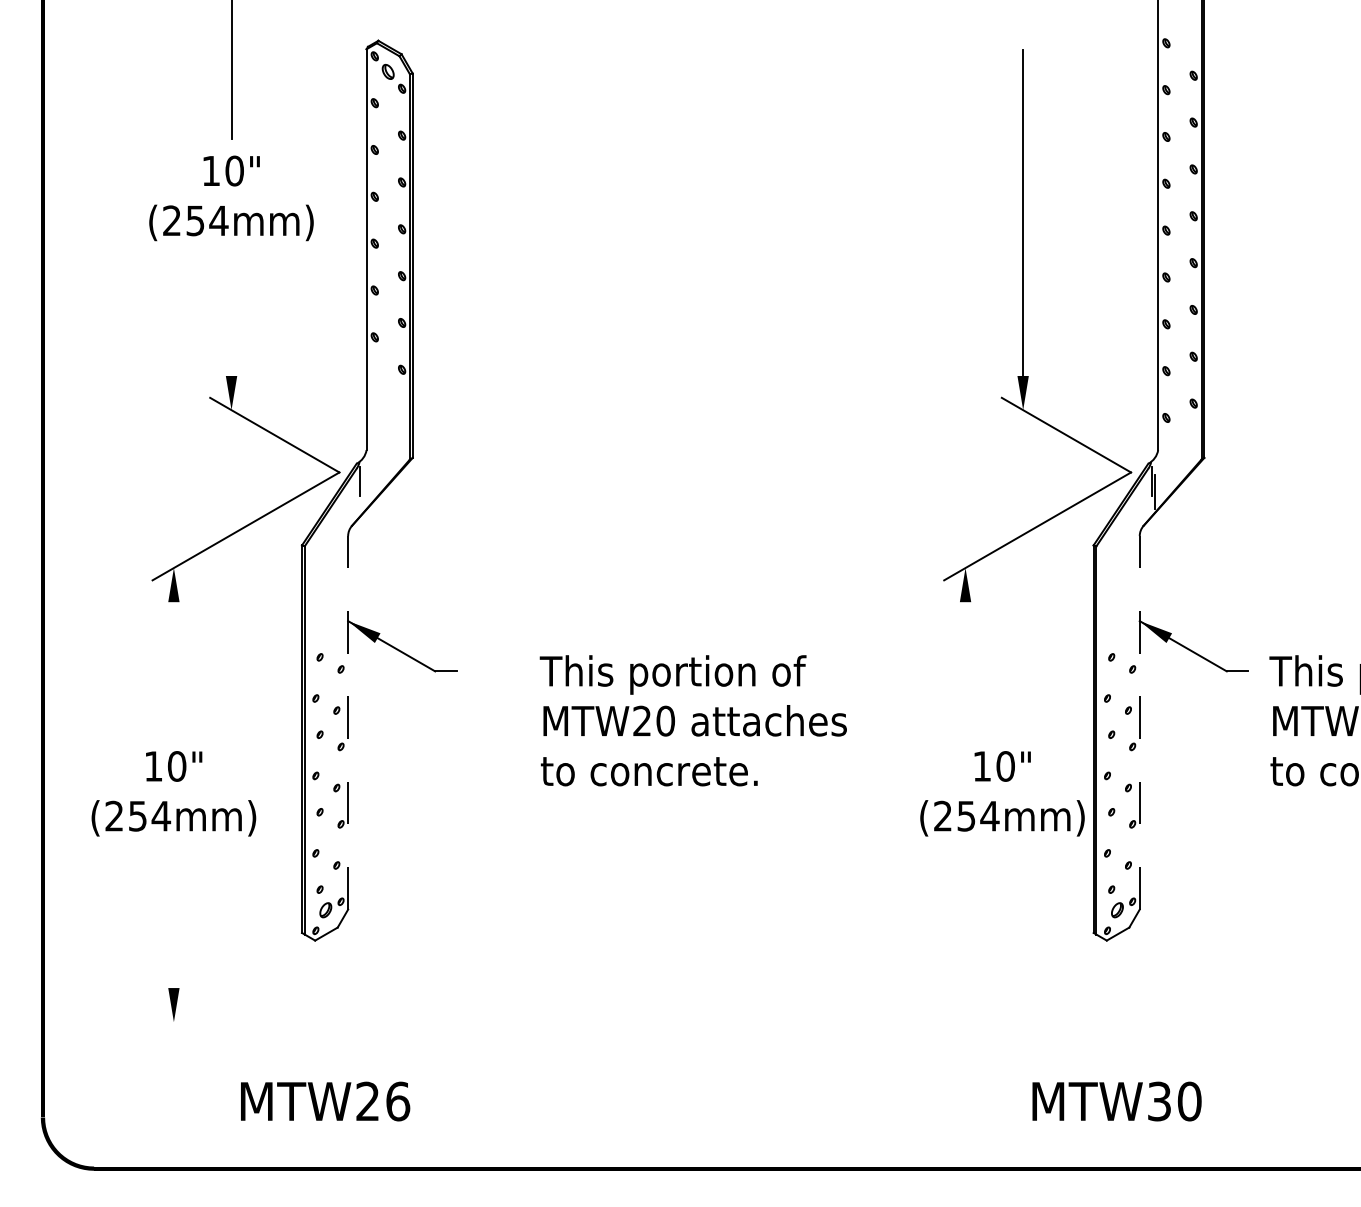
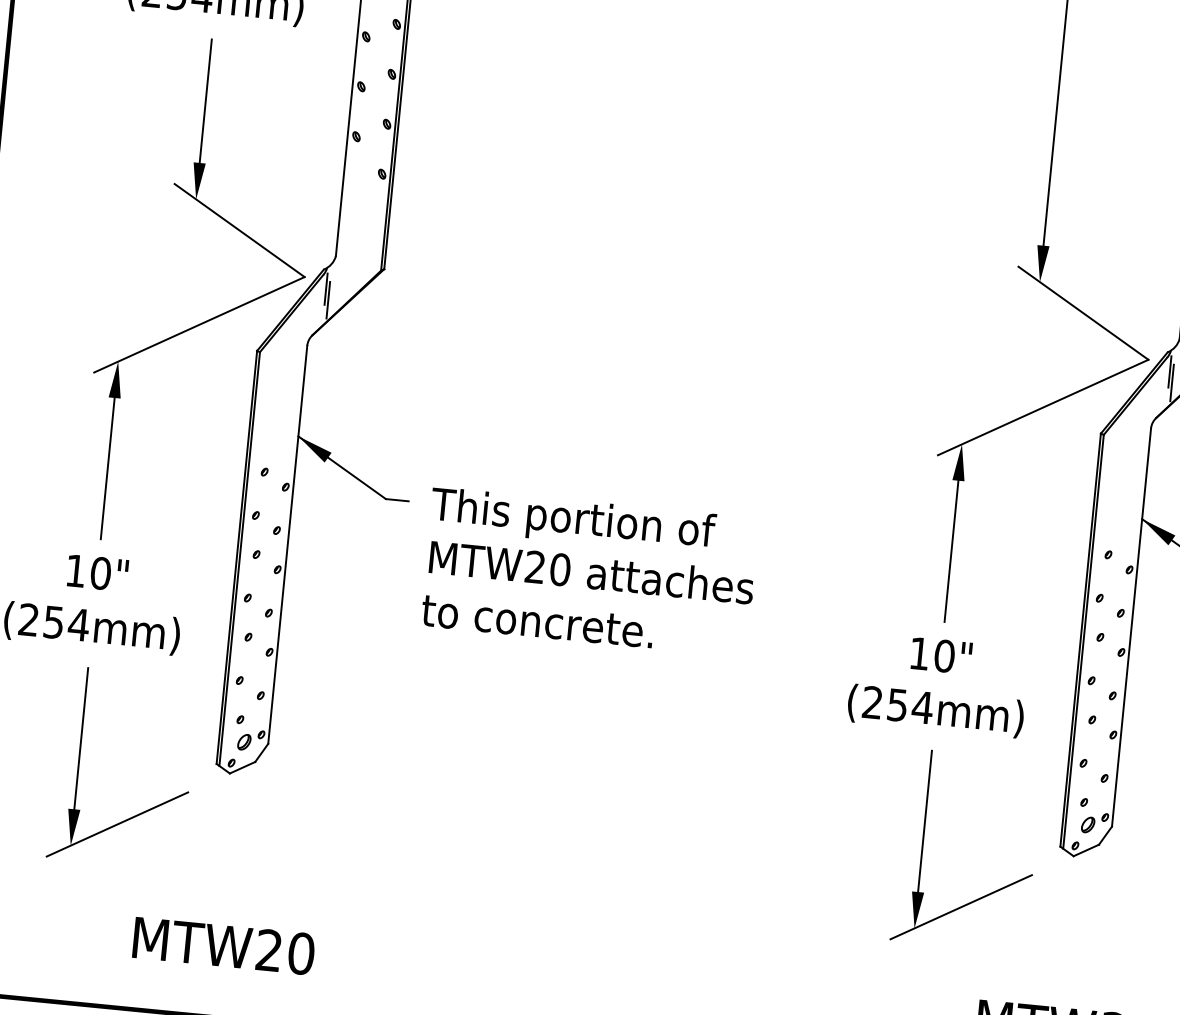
line: (231, 318) -> (205, 101), added
line: (363, 491) -> (328, 299), added
line: (173, 668) -> (107, 468), added
line: (965, 668) -> (951, 551), added
text: (692, 720) -> (588, 571), moved
line: (348, 722) -> (288, 544), dashed -> solid
line: (1139, 722) -> (1131, 627), dashed -> solid
text: (1002, 793) -> (938, 684), moved
line: (173, 921) -> (80, 738), added
part: (966, 945) -> (923, 846), added
line: (215, 997) -> (117, 823), added
text: (398, 1101) -> (301, 953), MTW26 -> MTW20

